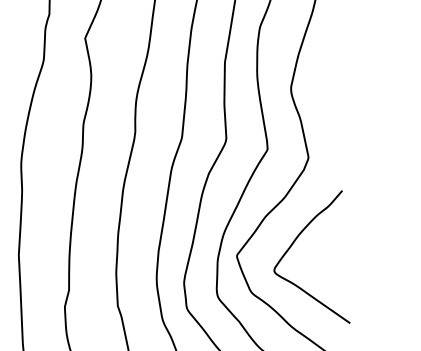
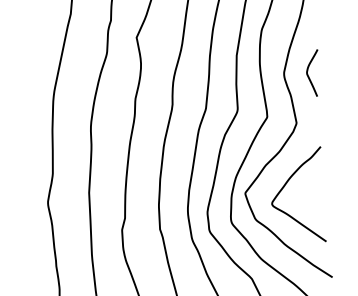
curve: (325, 85) -> (308, 71), added

